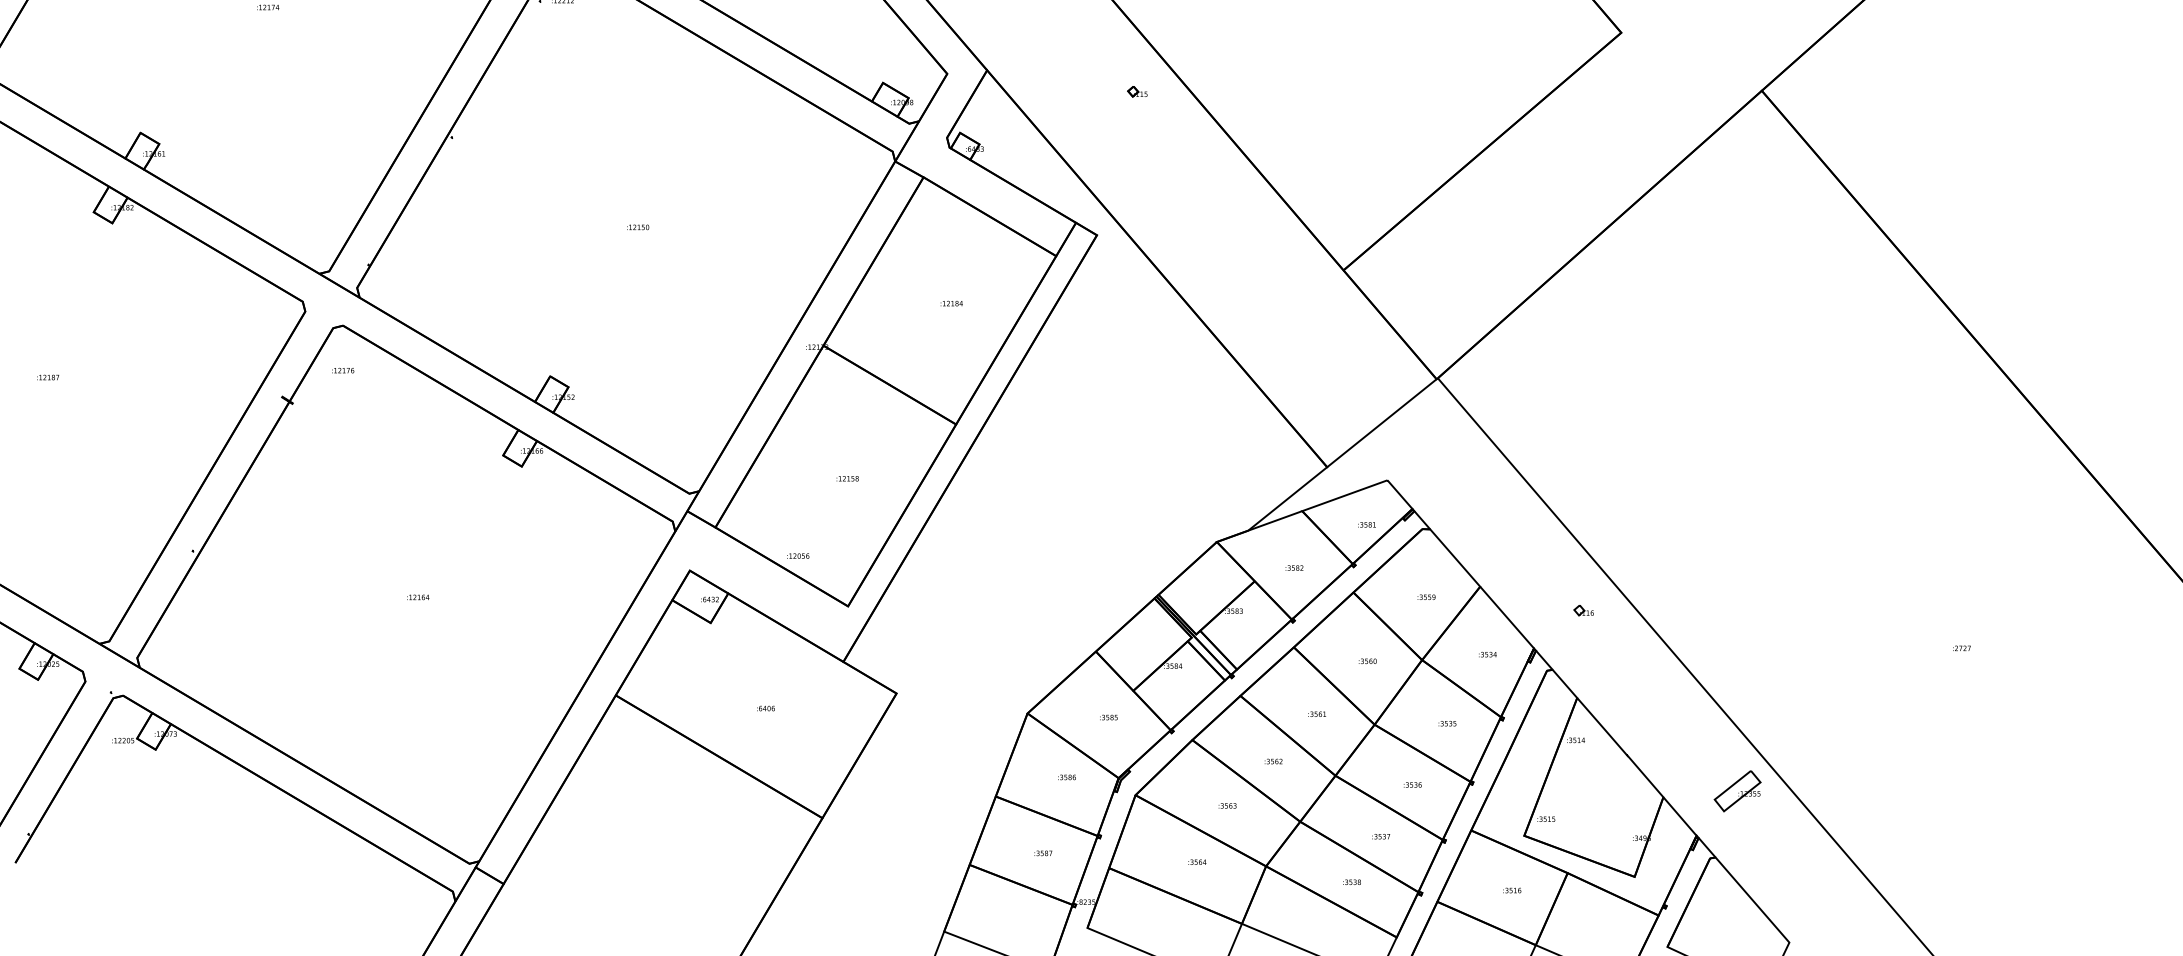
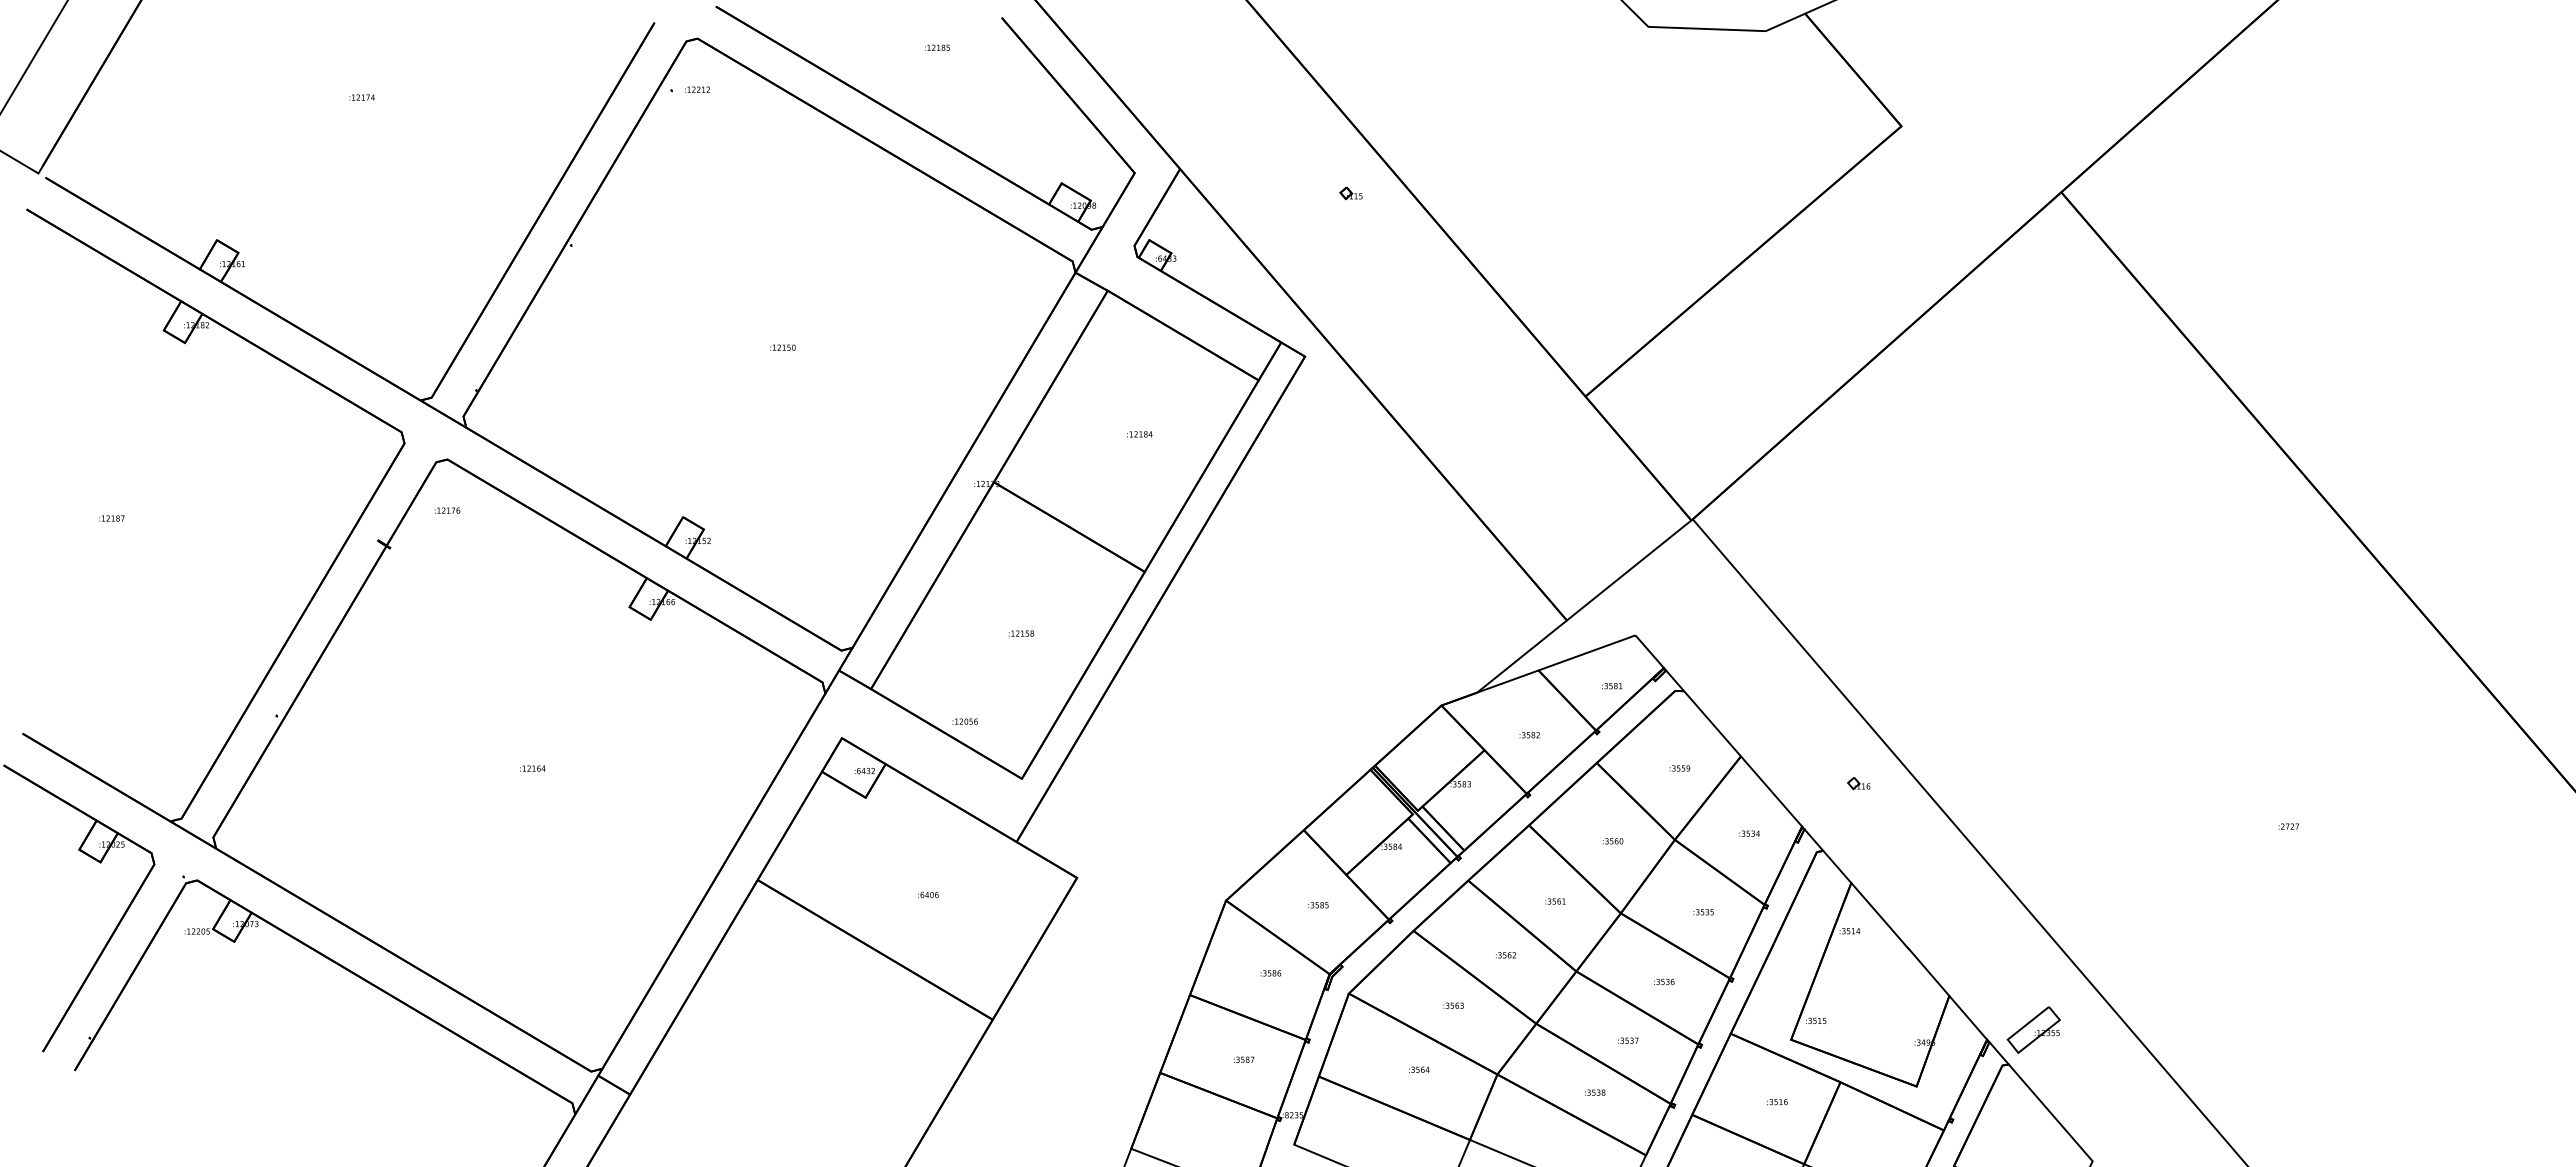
part: (1737, 790) -> (2033, 1029), moved

